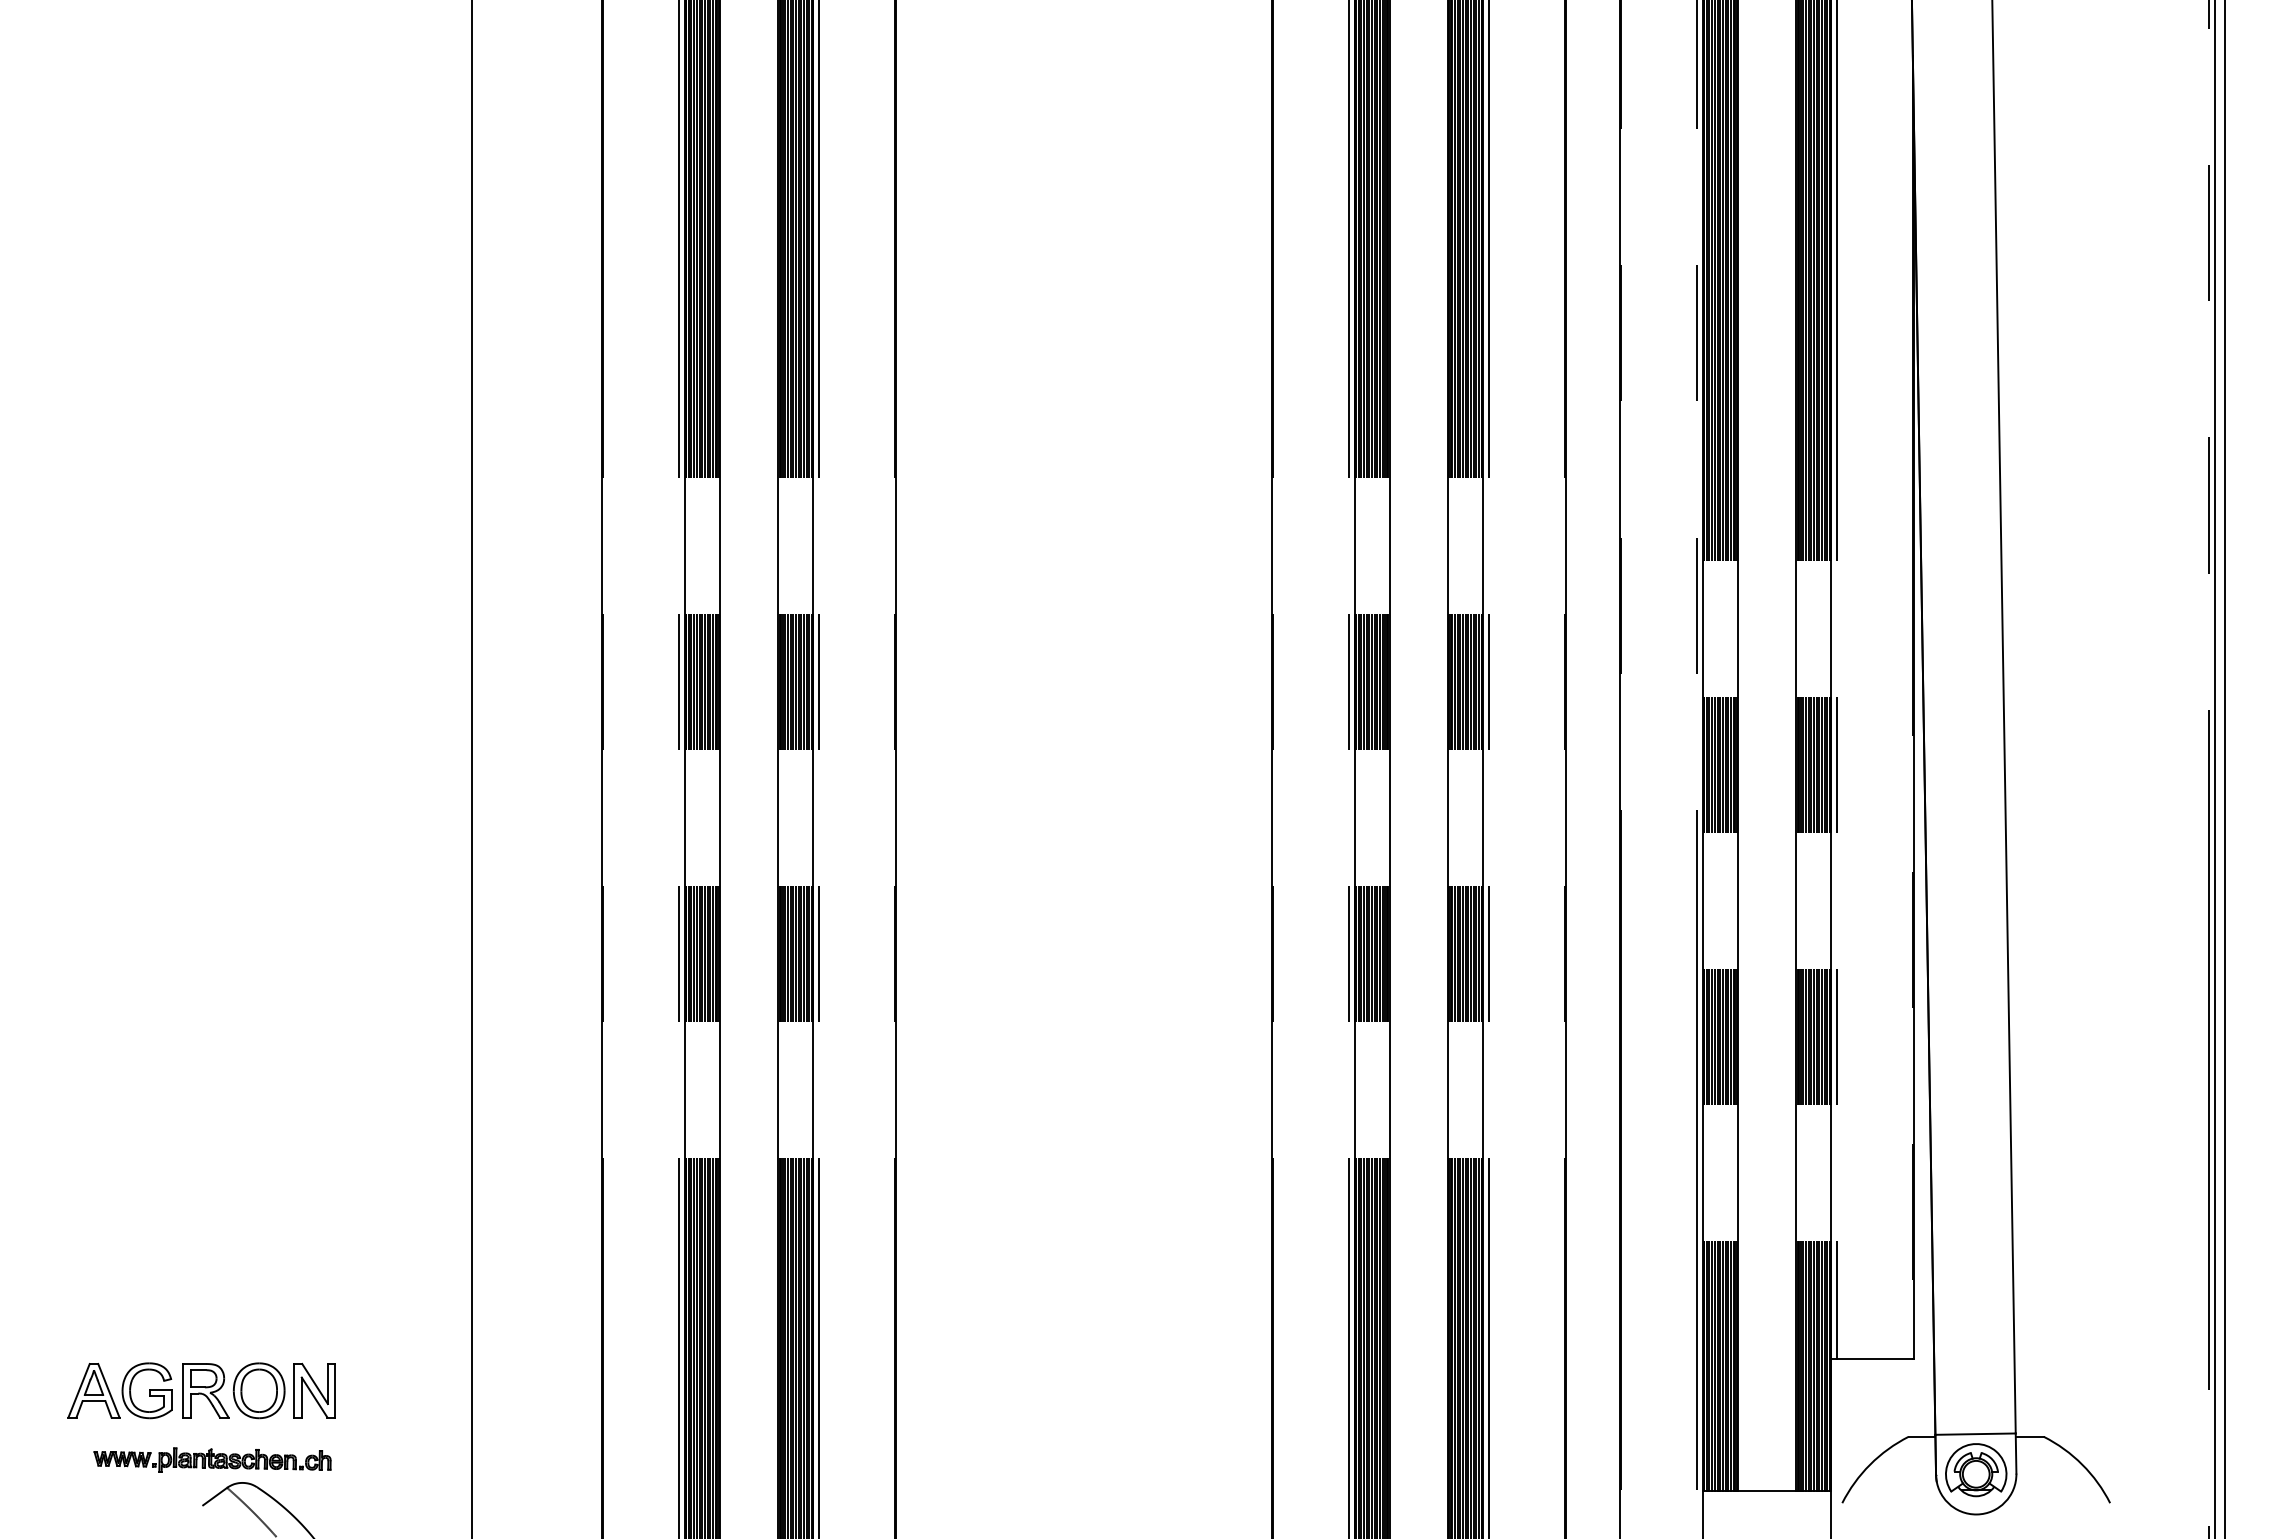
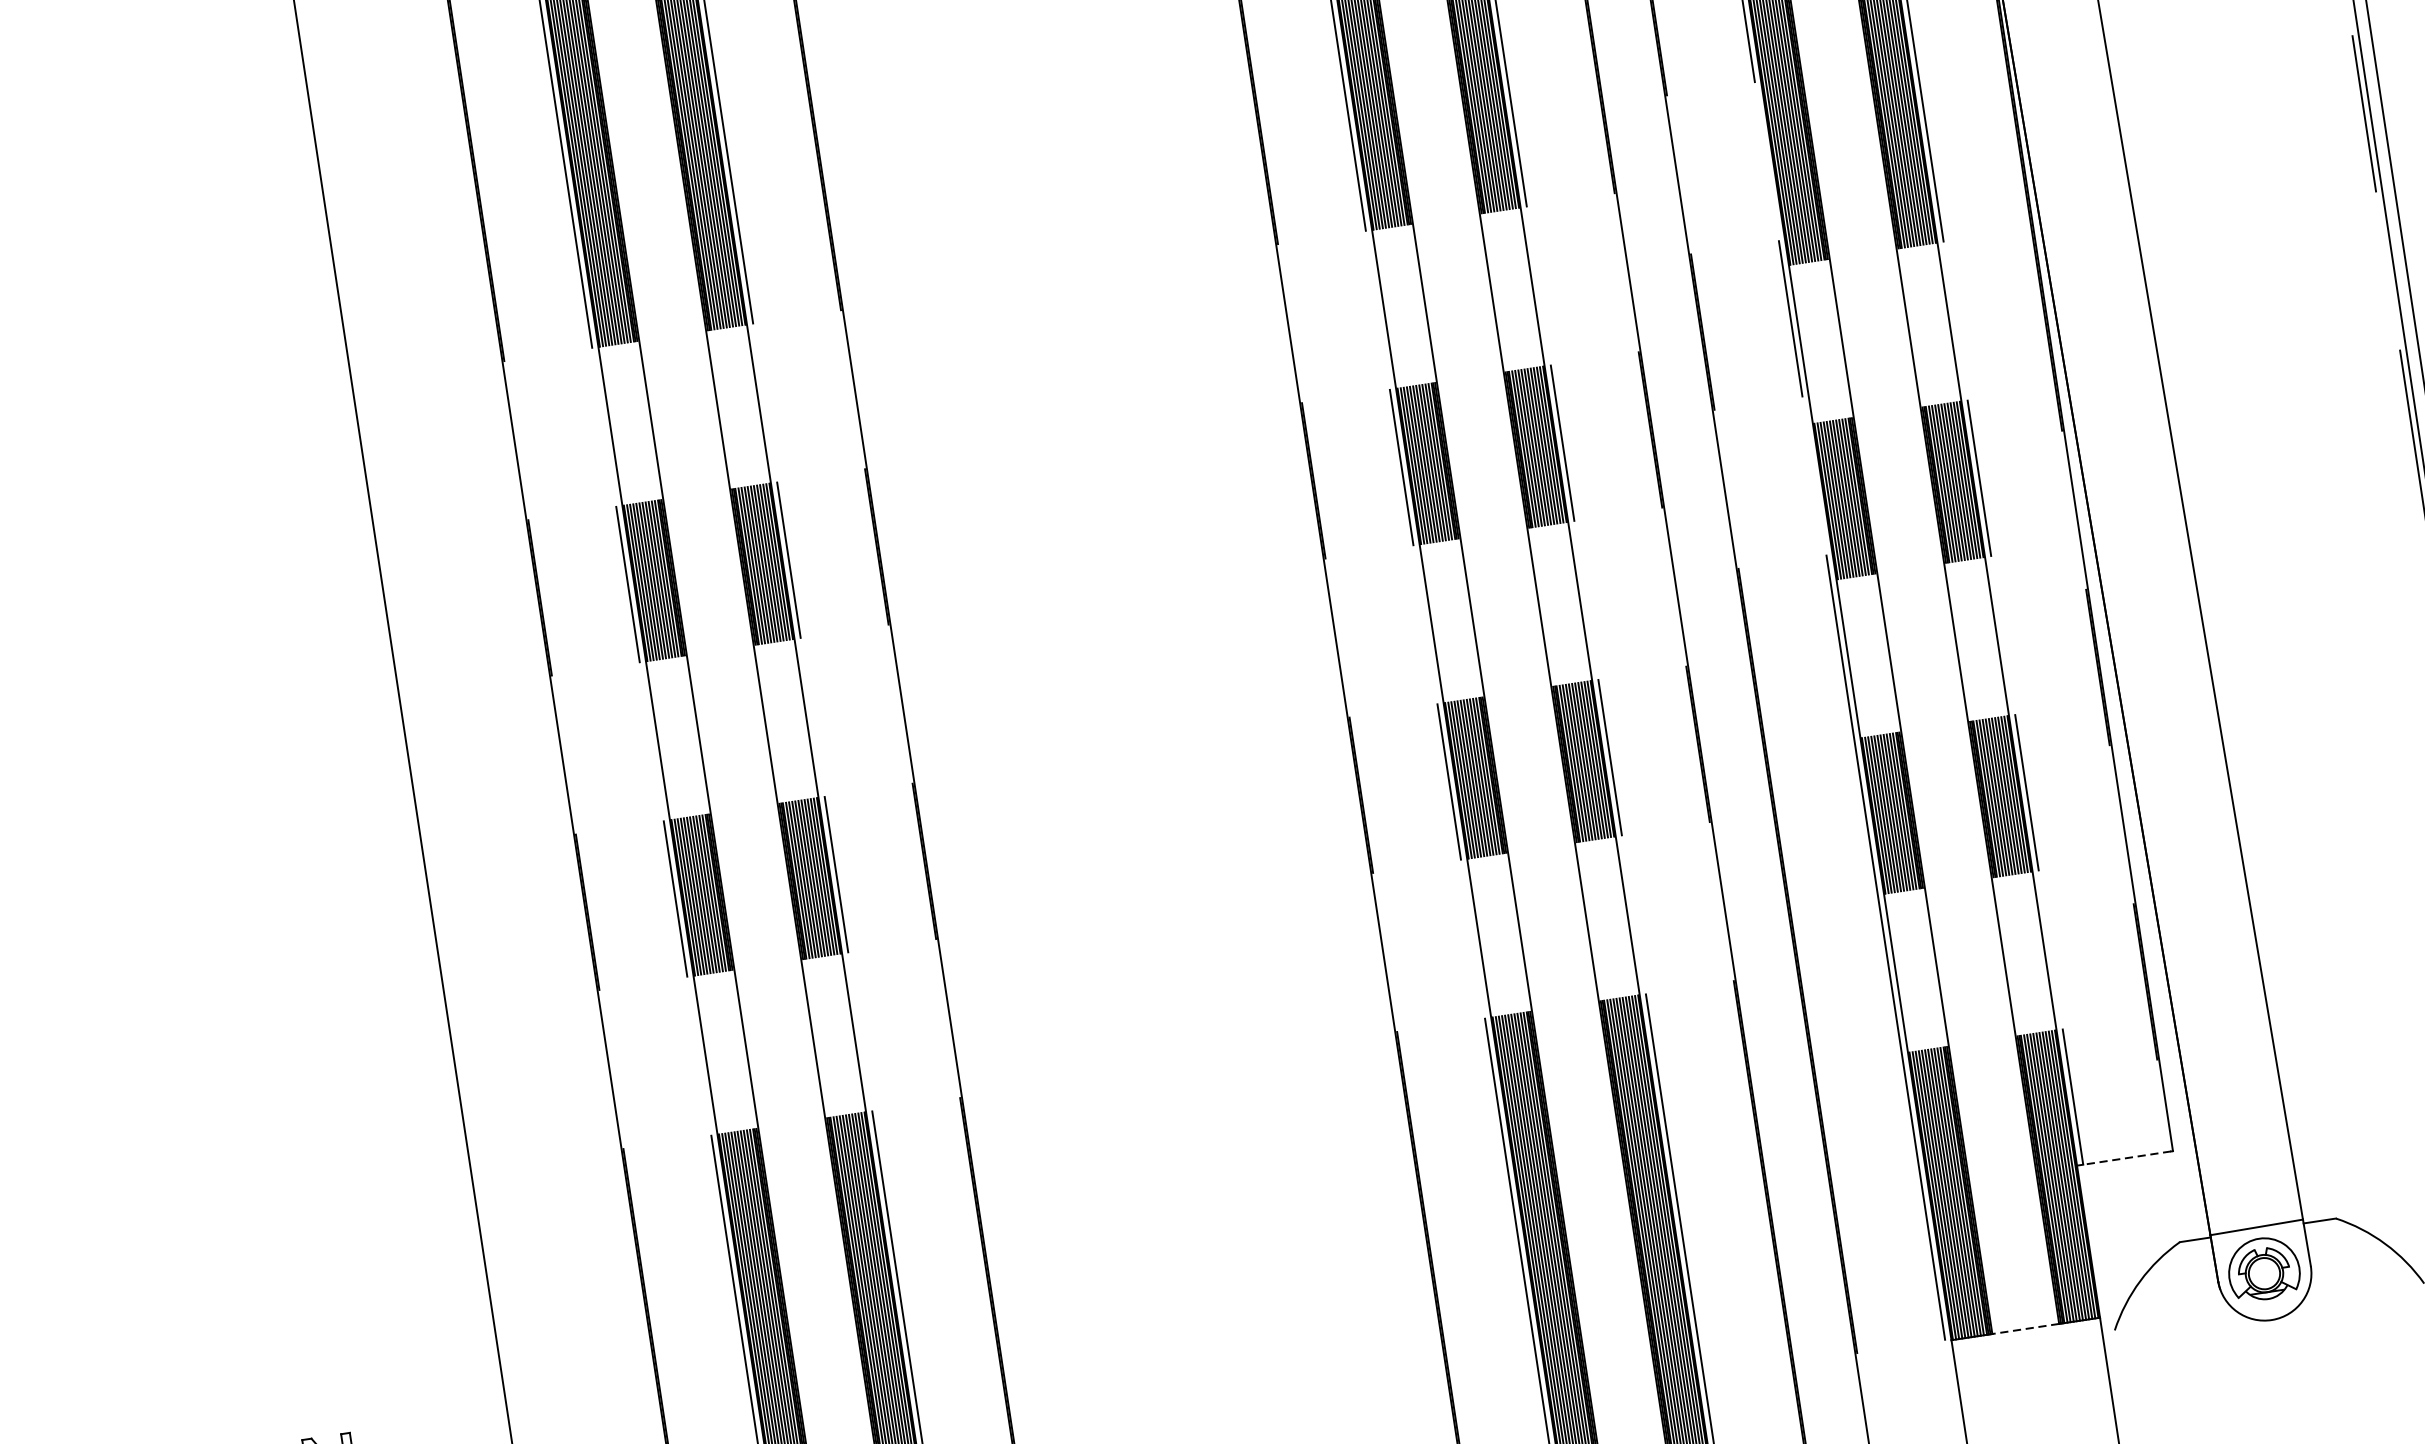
line: (1874, 1358) -> (2126, 1157), solid -> dashed
line: (1767, 1490) -> (2026, 1328), solid -> dashed

